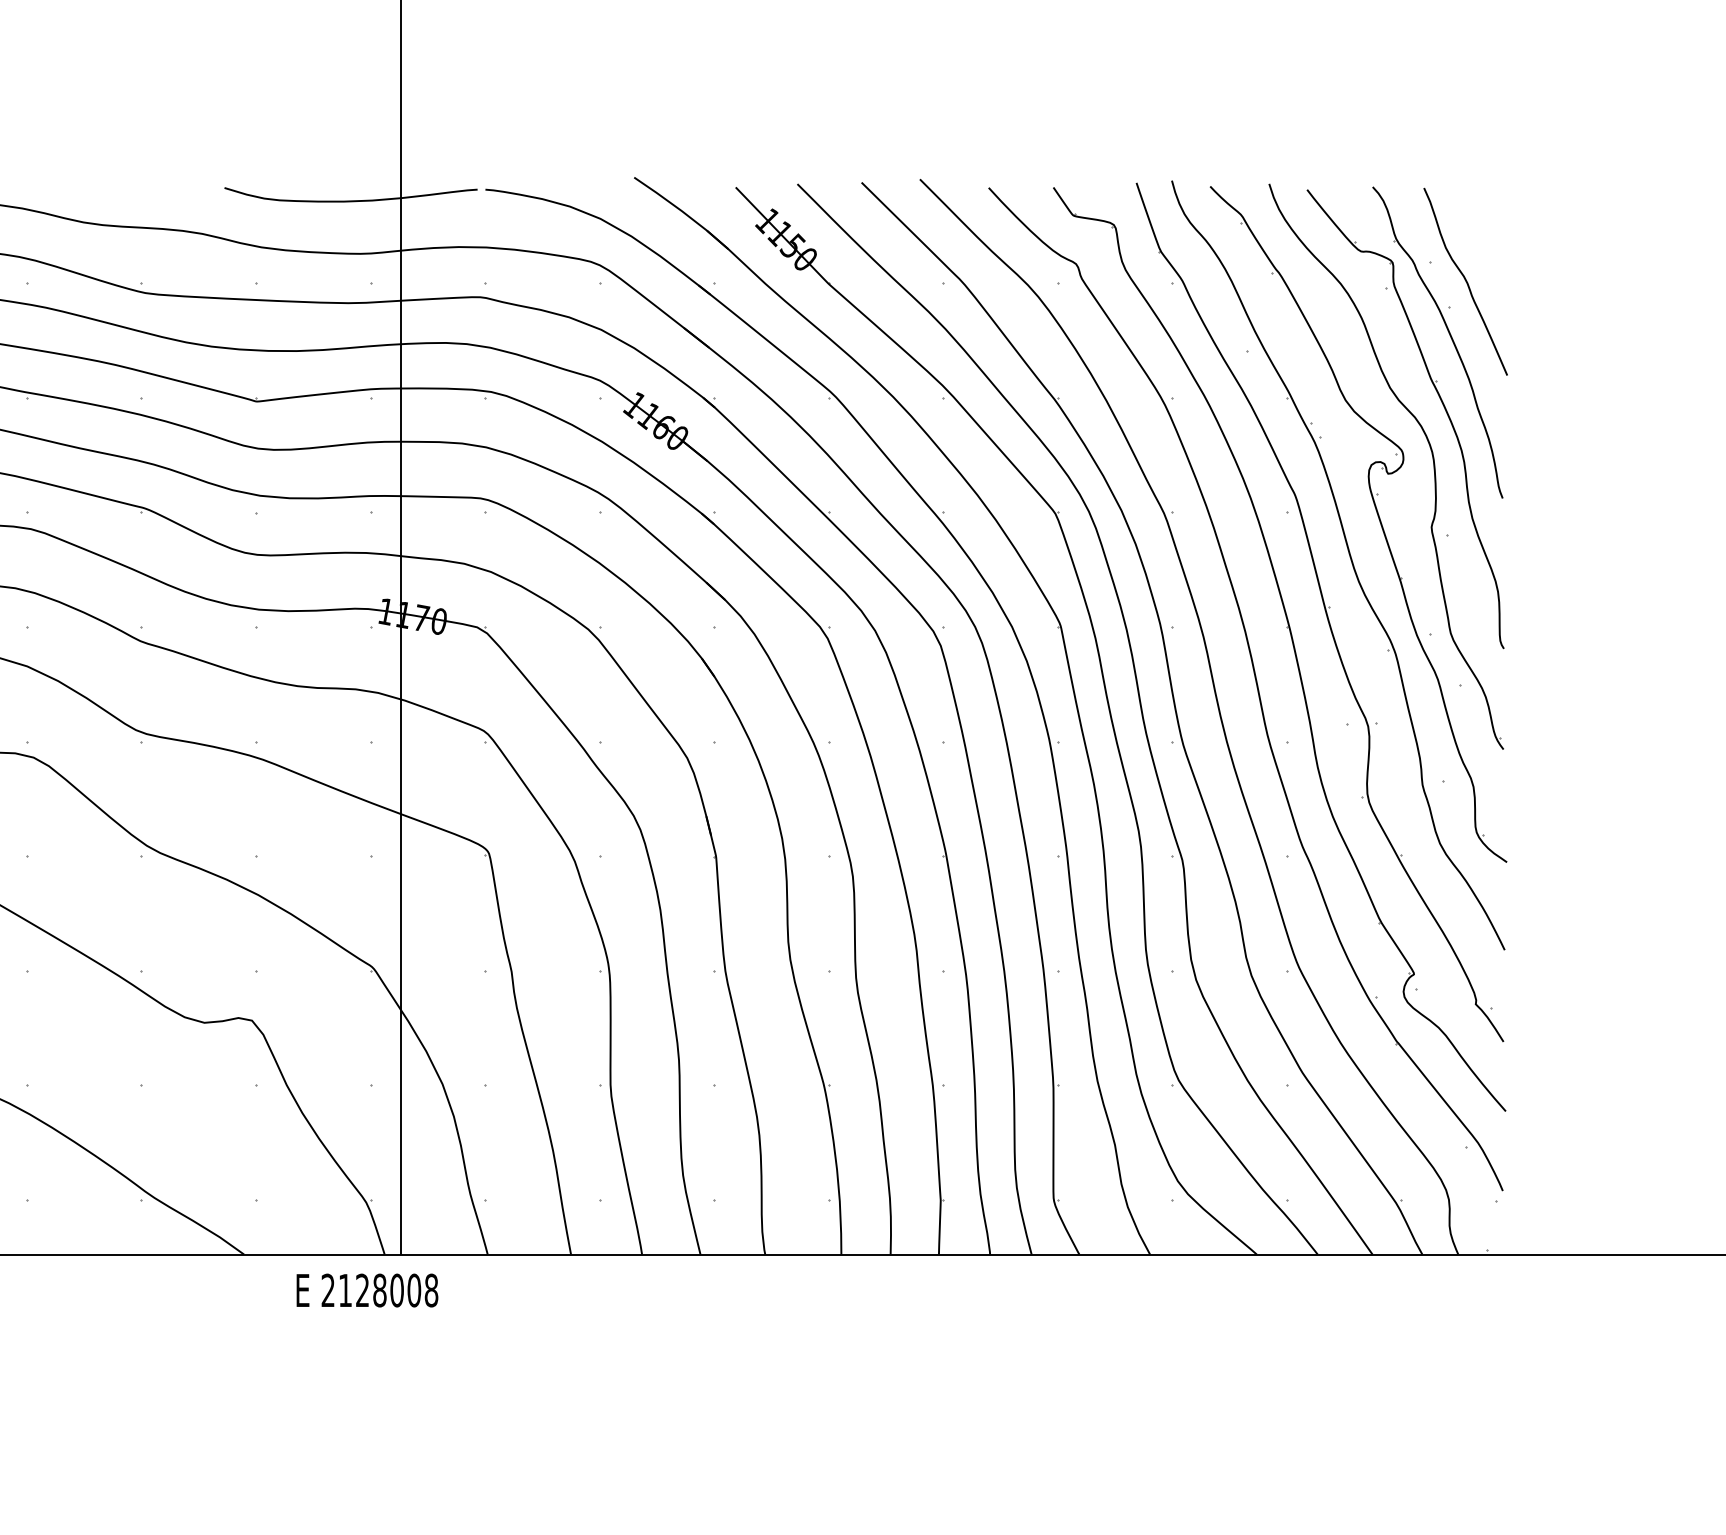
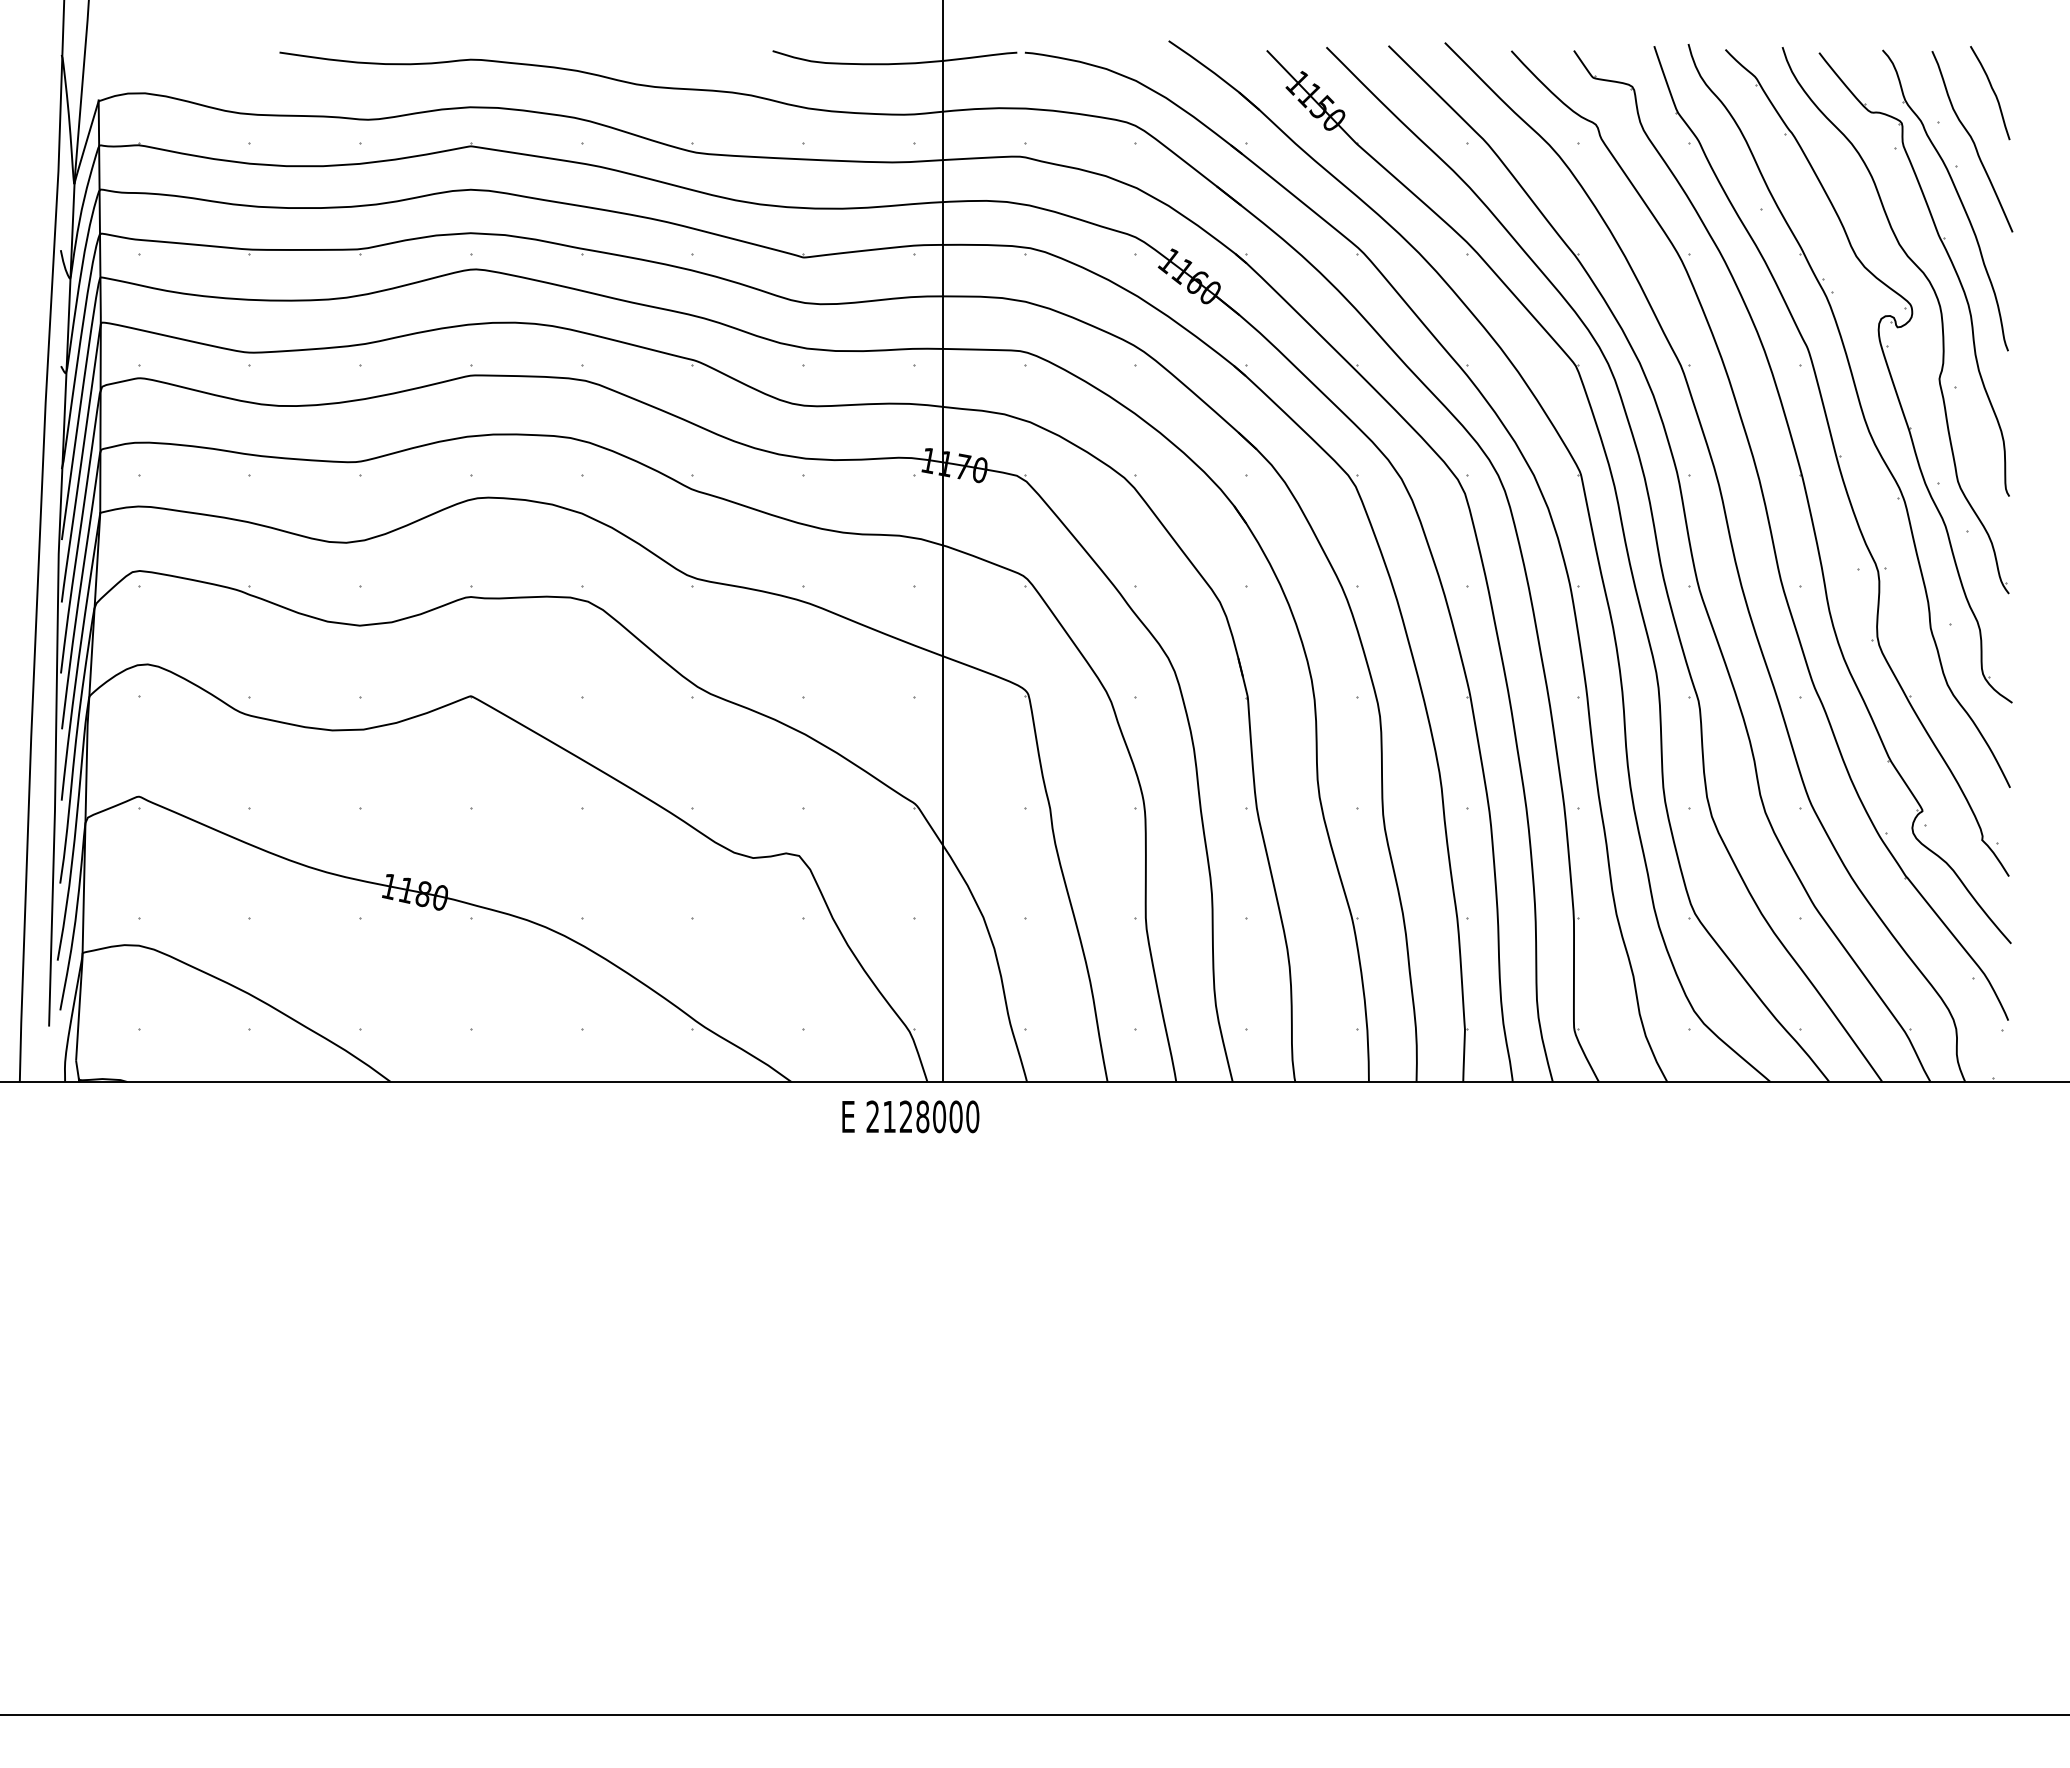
curve: (1486, 229) -> (1992, 91), added
text: (431, 1290) -> (972, 1116), 2128008 -> 2128000

